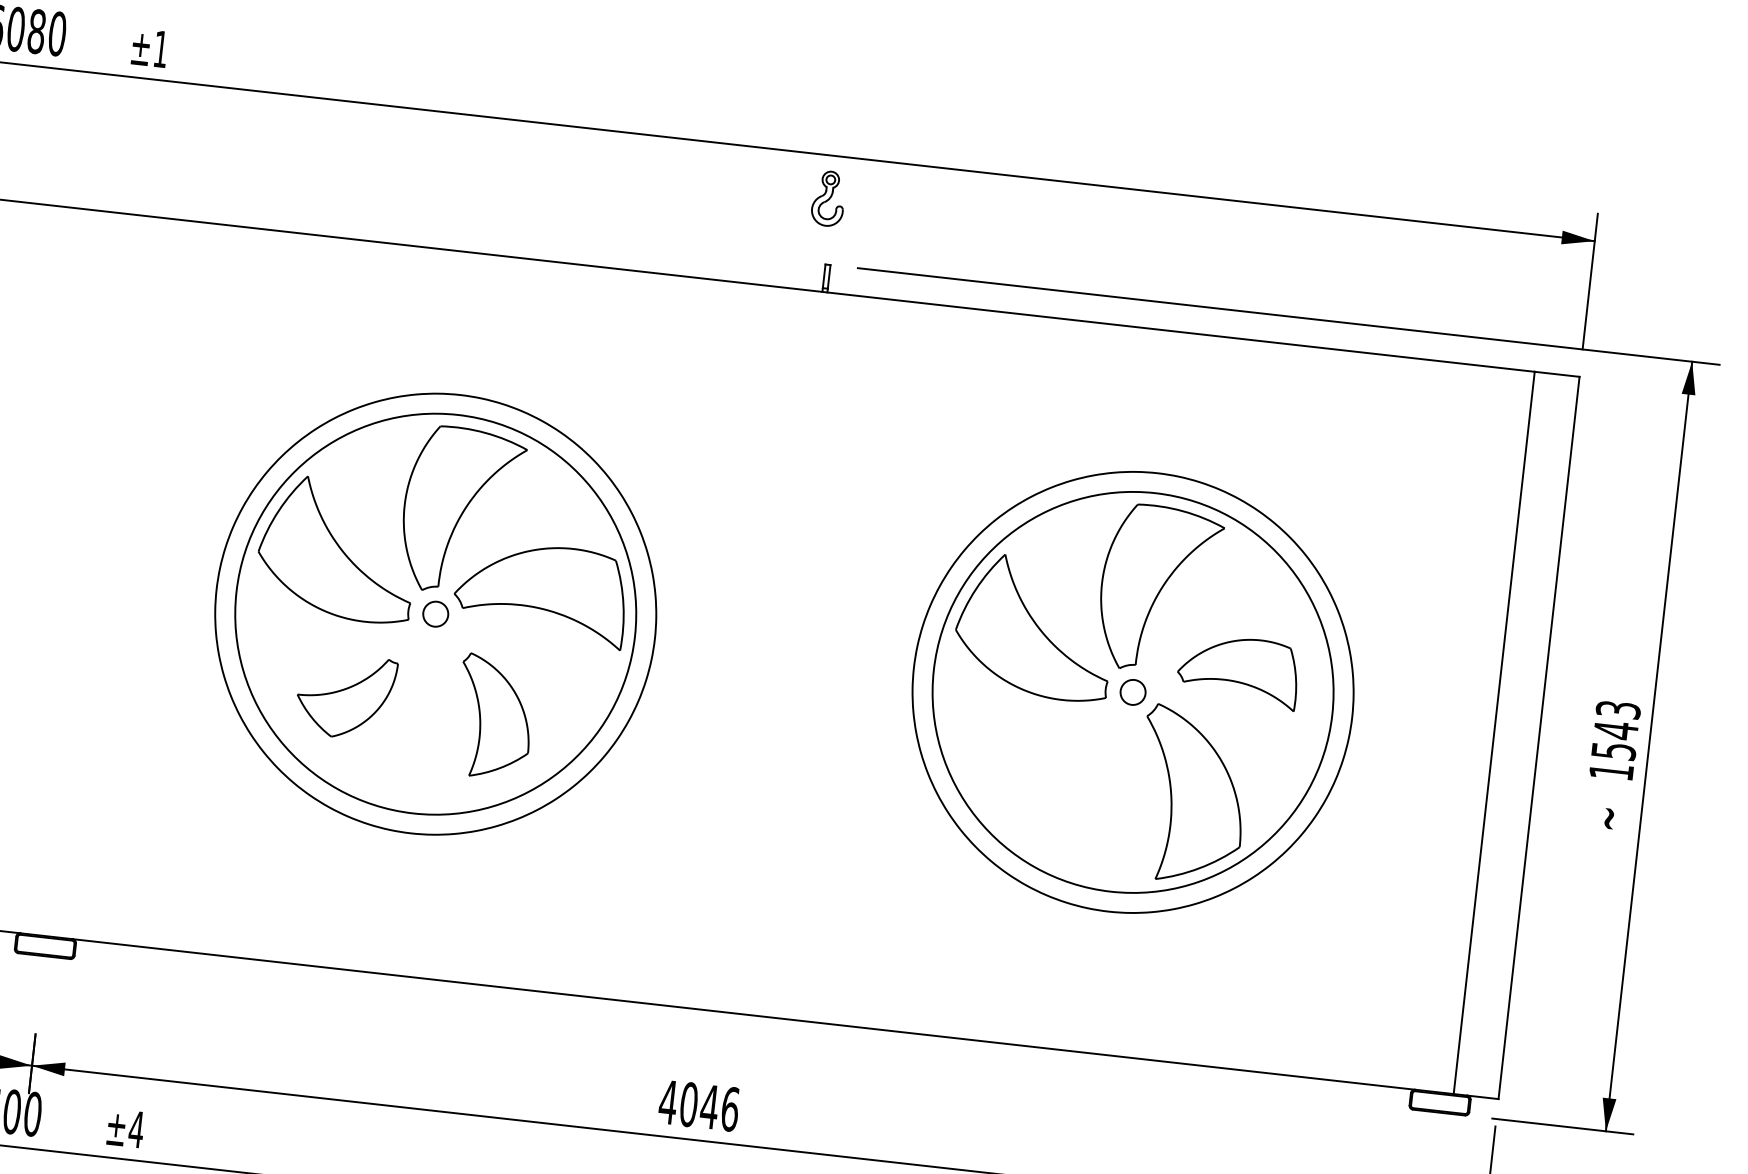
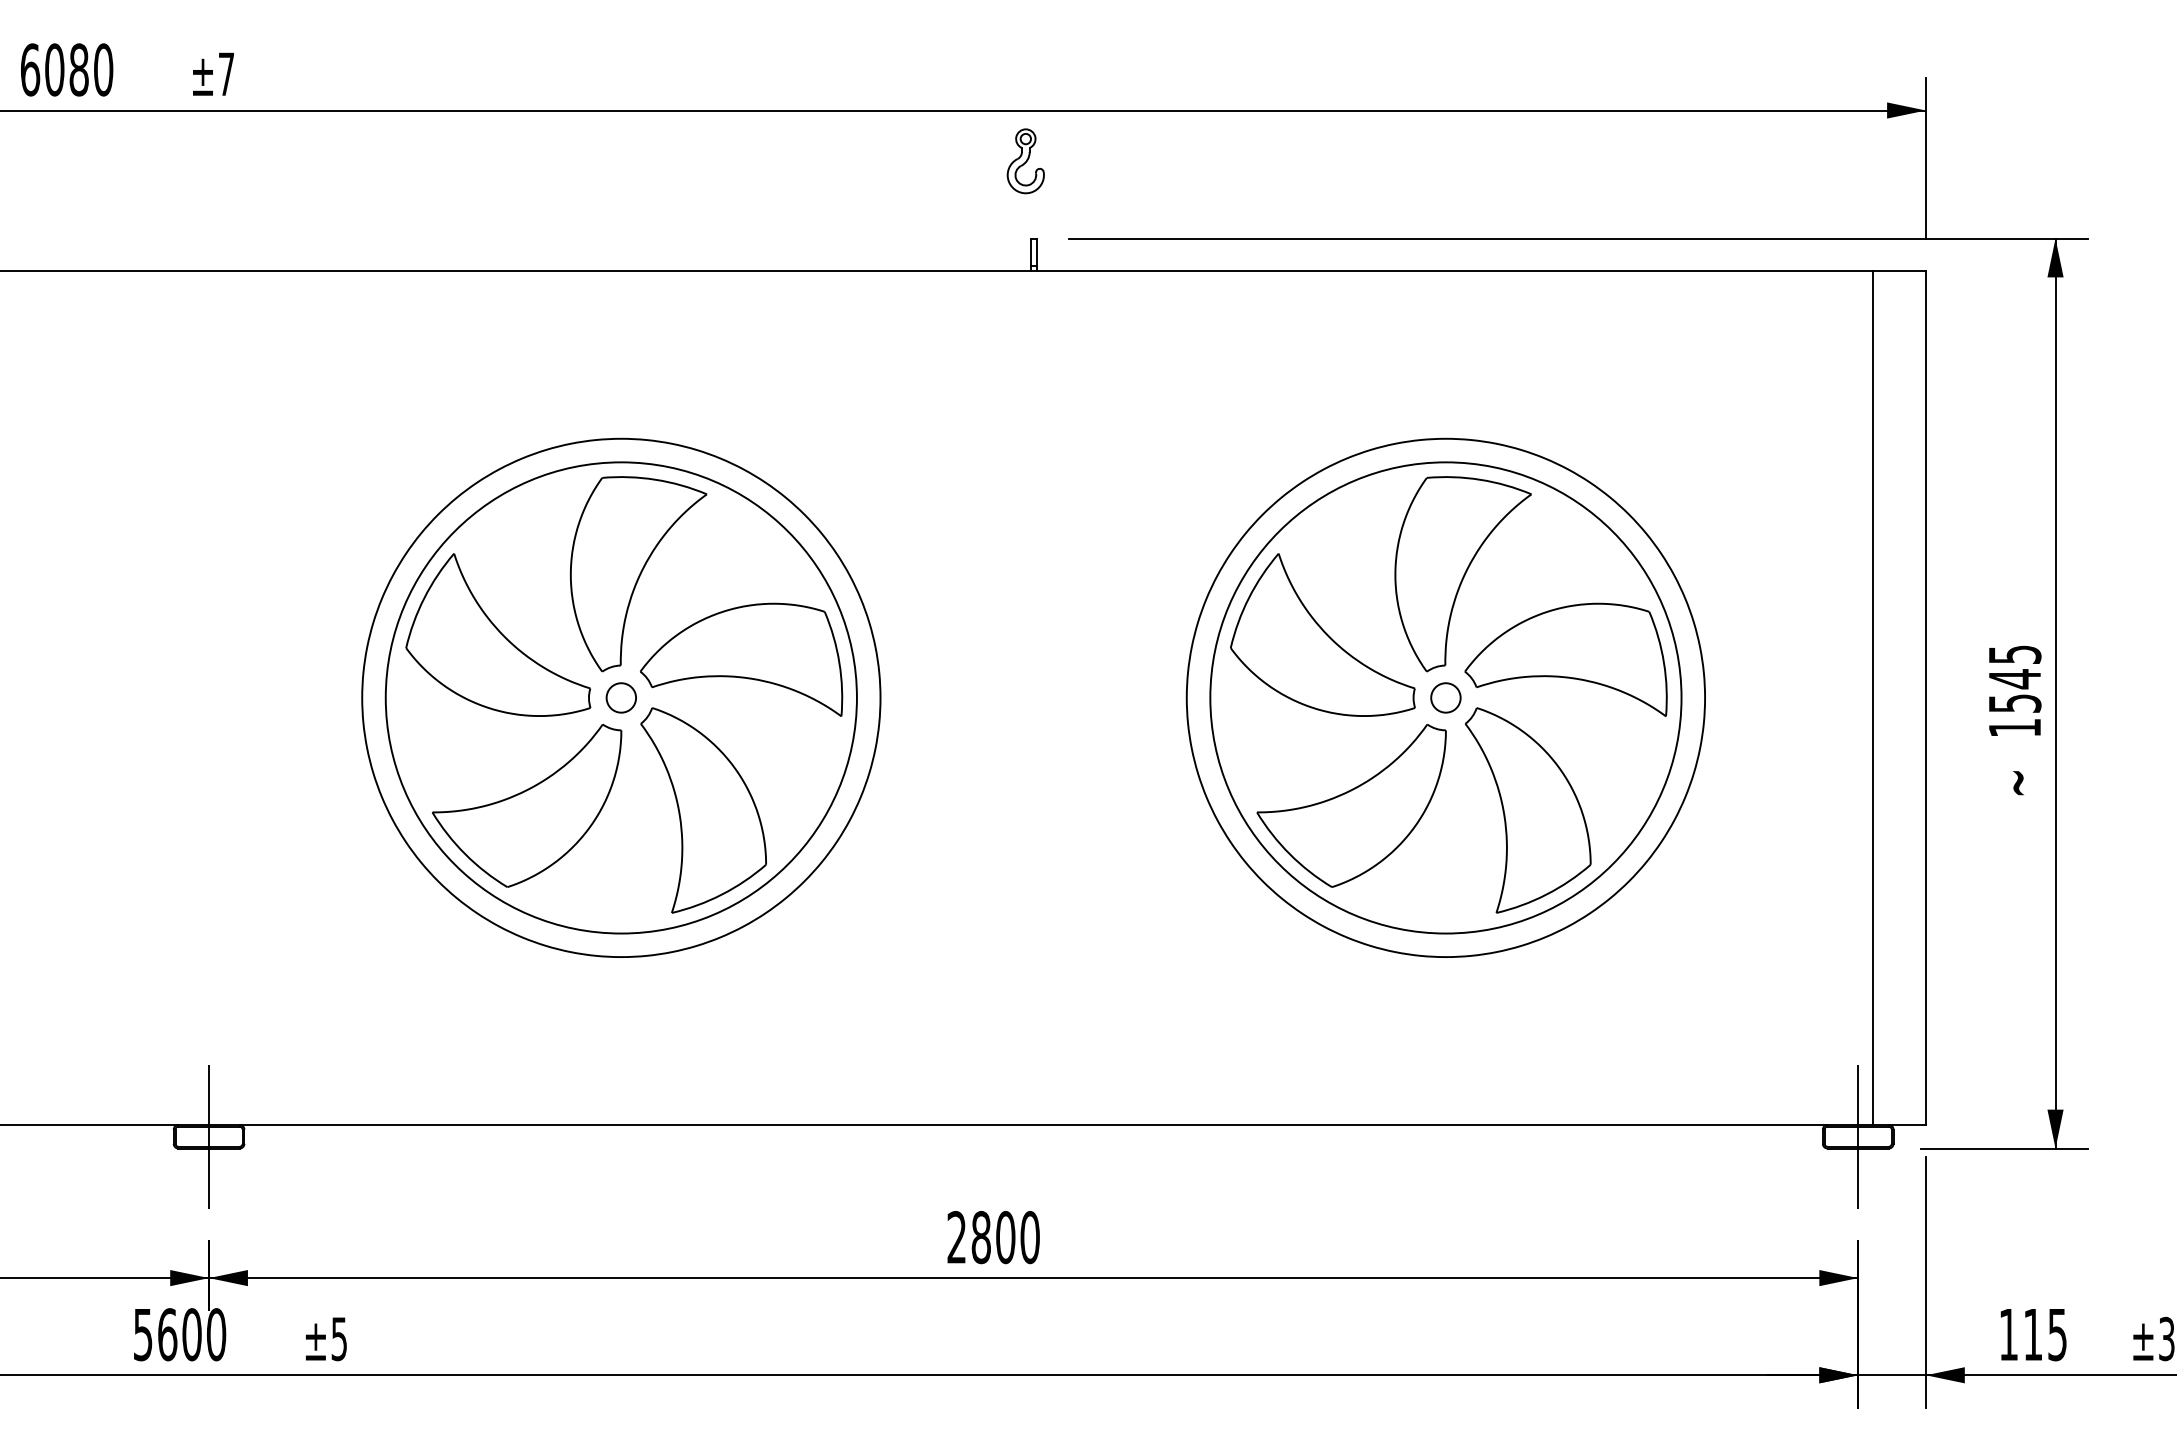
text: (161, 48) -> (226, 73), ±1 -> ±7
part: (1237, 671) -> (1565, 659), size x1.43
part: (346, 696) -> (527, 805), size x1.67
text: (1618, 709) -> (2014, 654), 1543 -> 1545
part: (494, 717) -> (703, 810), size x1.43
part: (1043, 774) -> (1351, 805), added
line: (45, 946) -> (209, 1136), added
line: (1440, 1102) -> (1858, 1136), added
text: (698, 1105) -> (992, 1237), 4046 -> 2800
text: (135, 1129) -> (338, 1339), ±4 -> ±5

